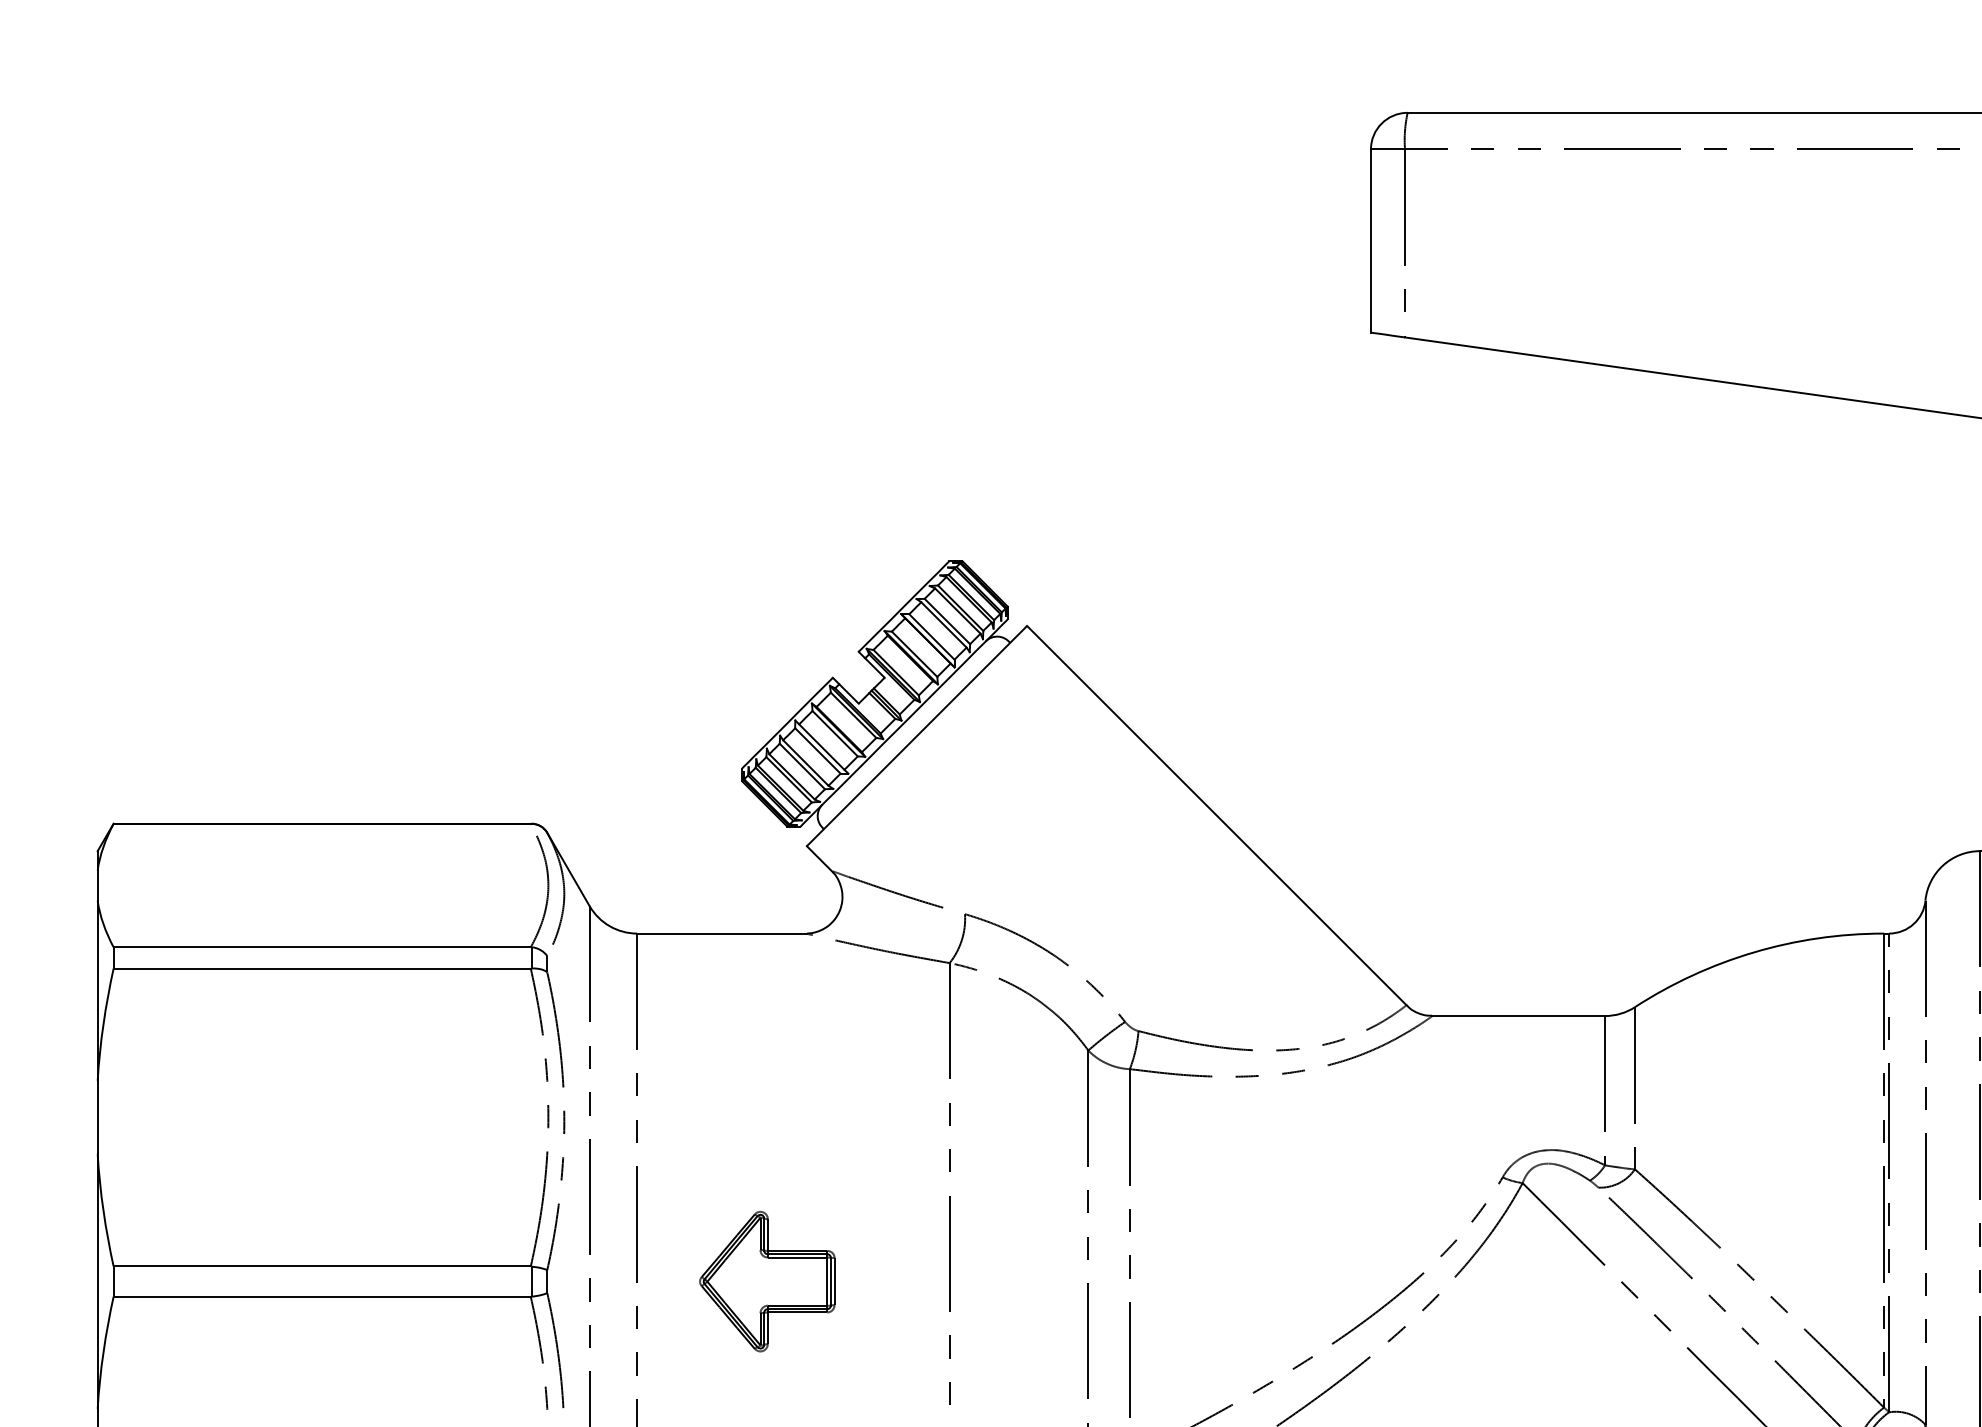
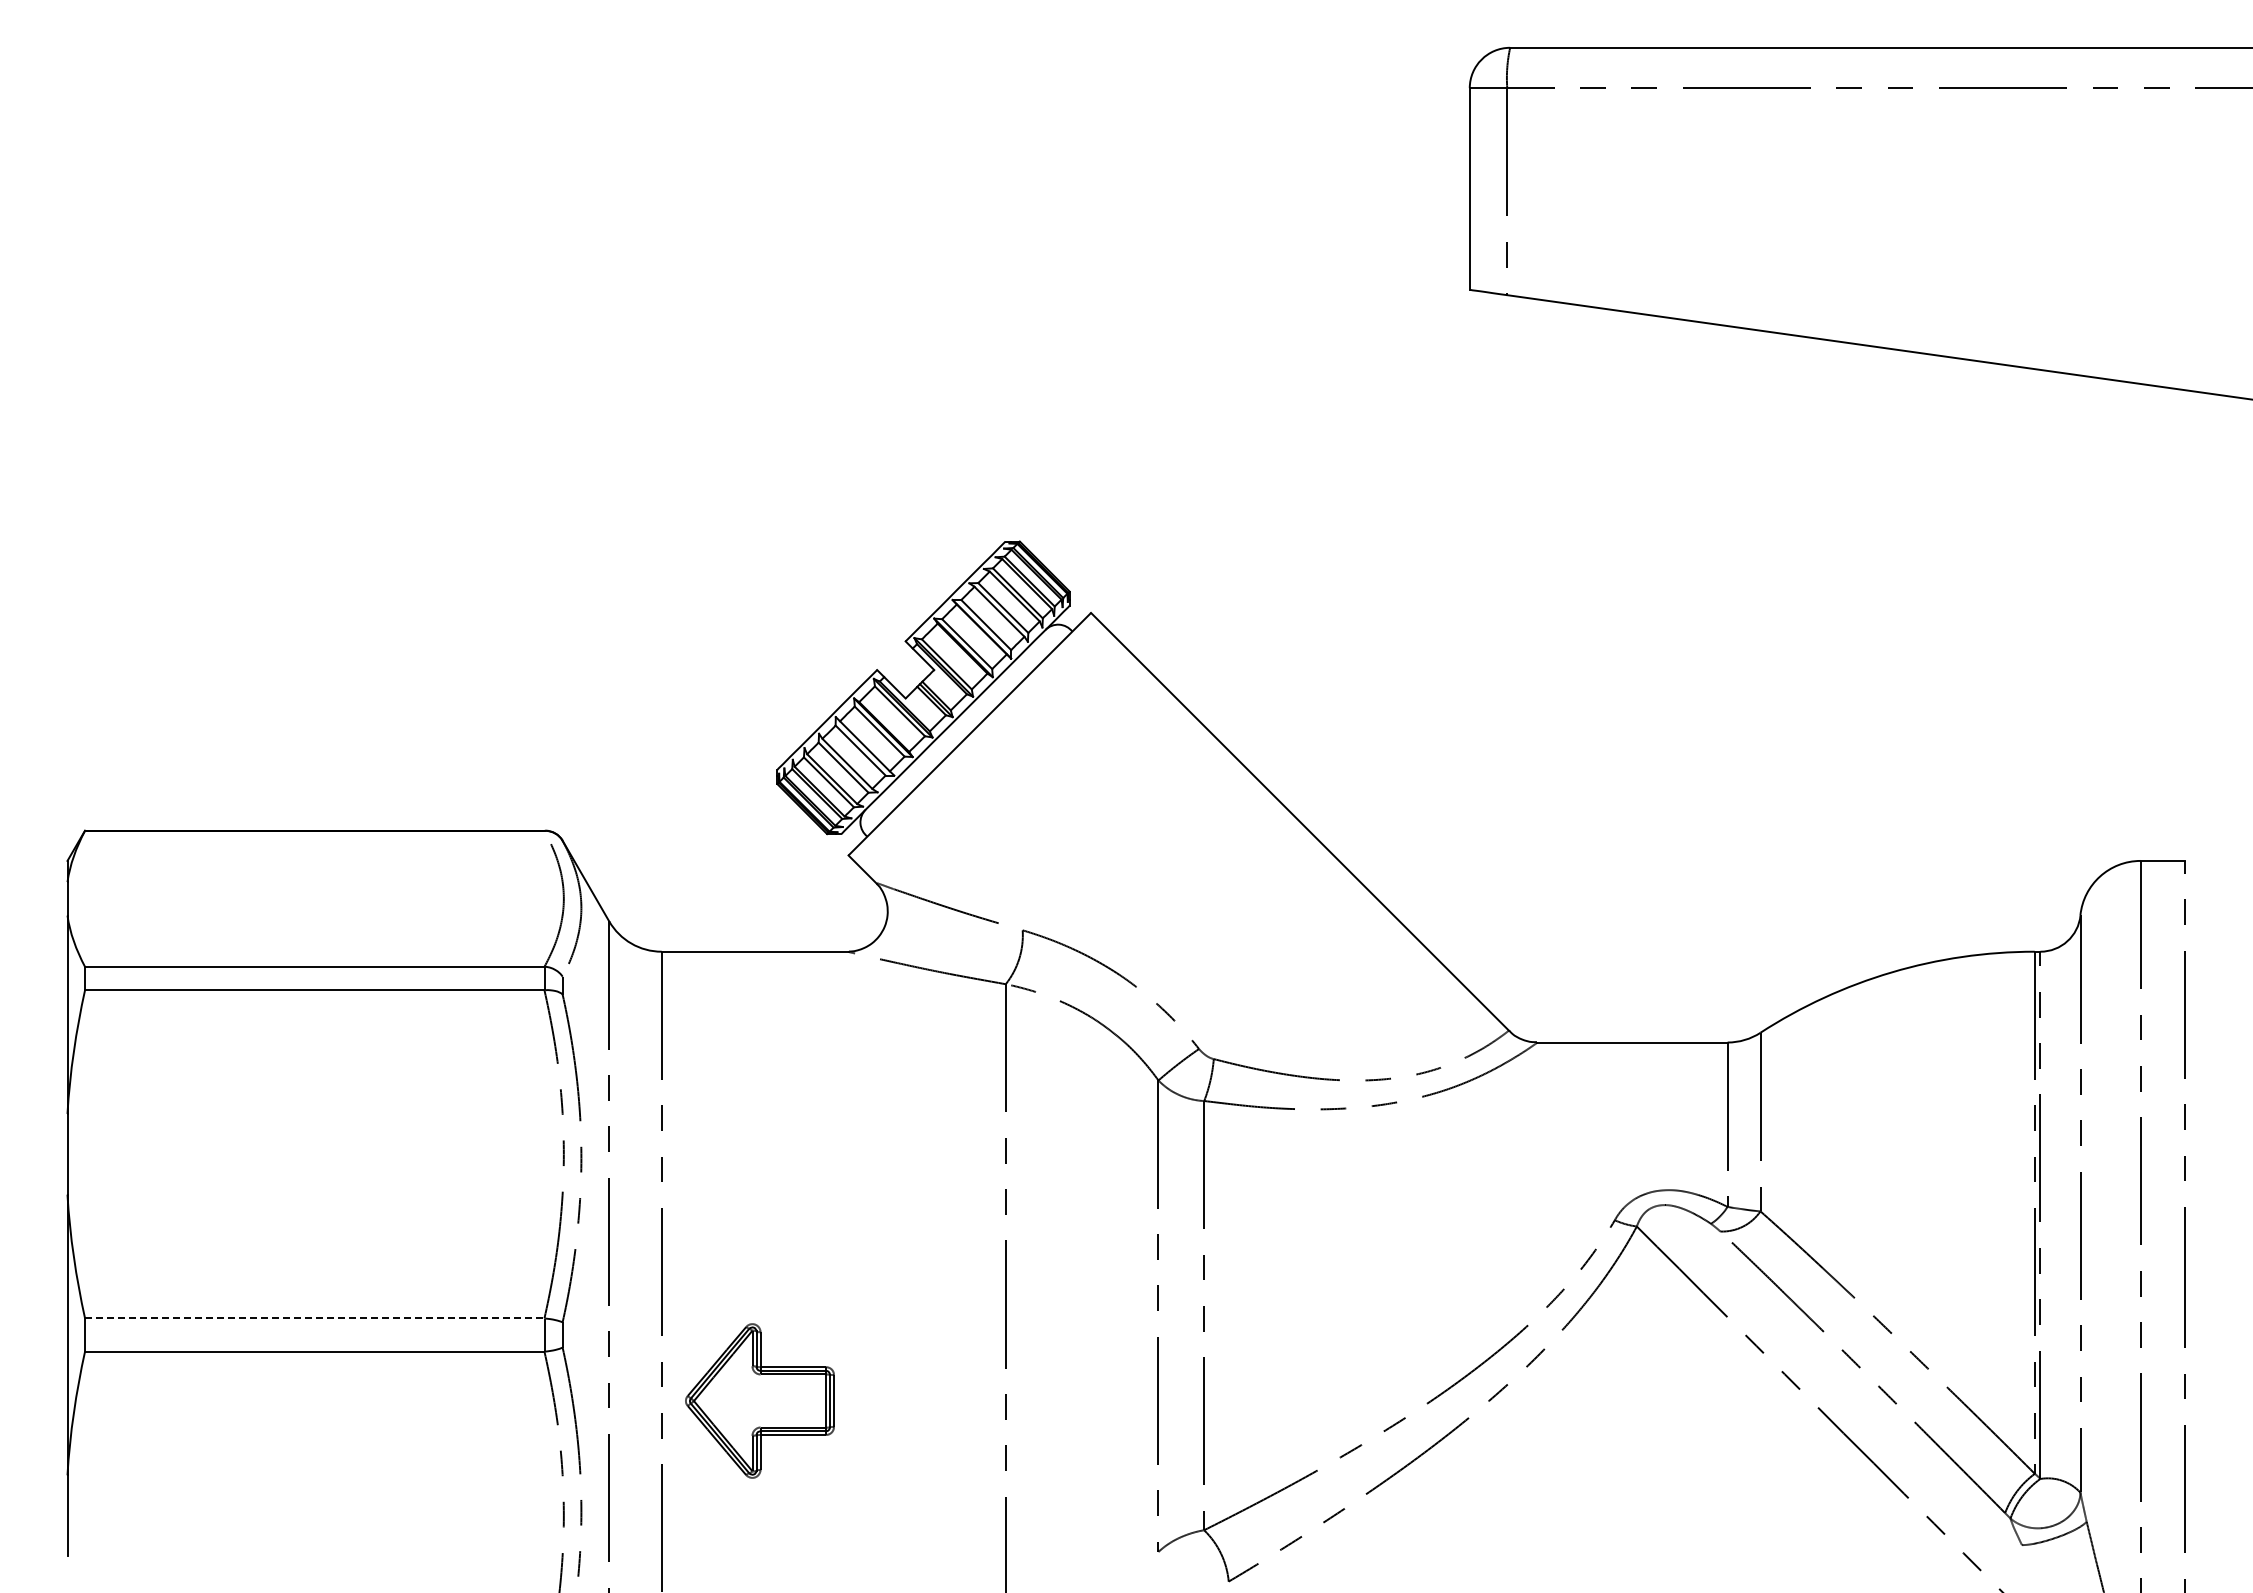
line: (321, 1266) -> (314, 1318), solid -> dashed
part: (766, 1281) -> (759, 1400), moved

